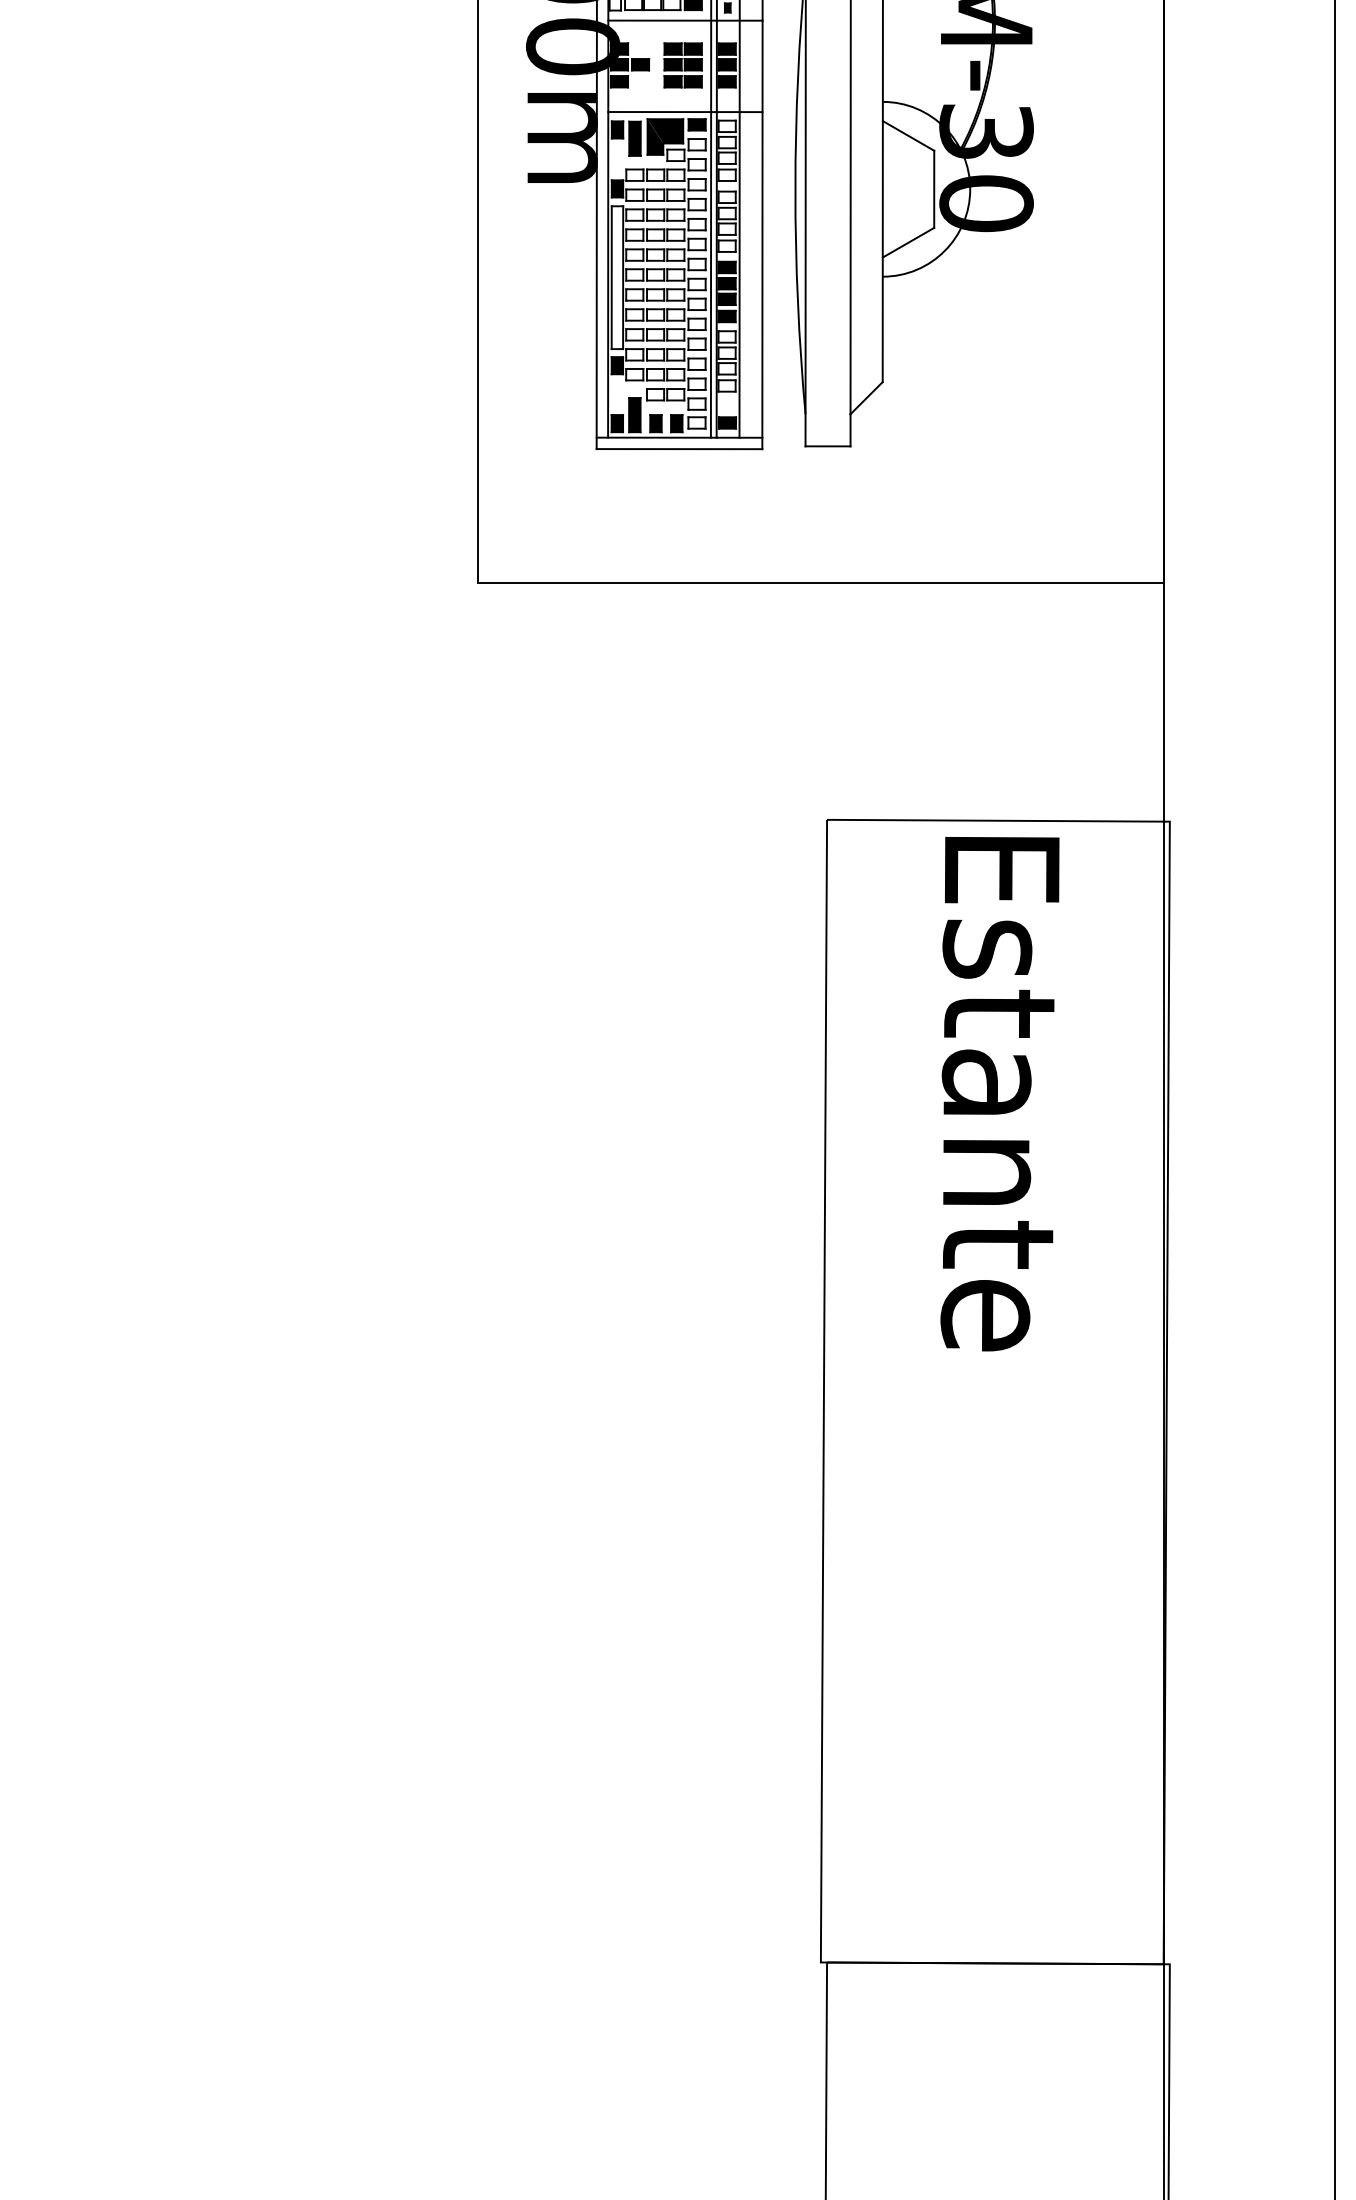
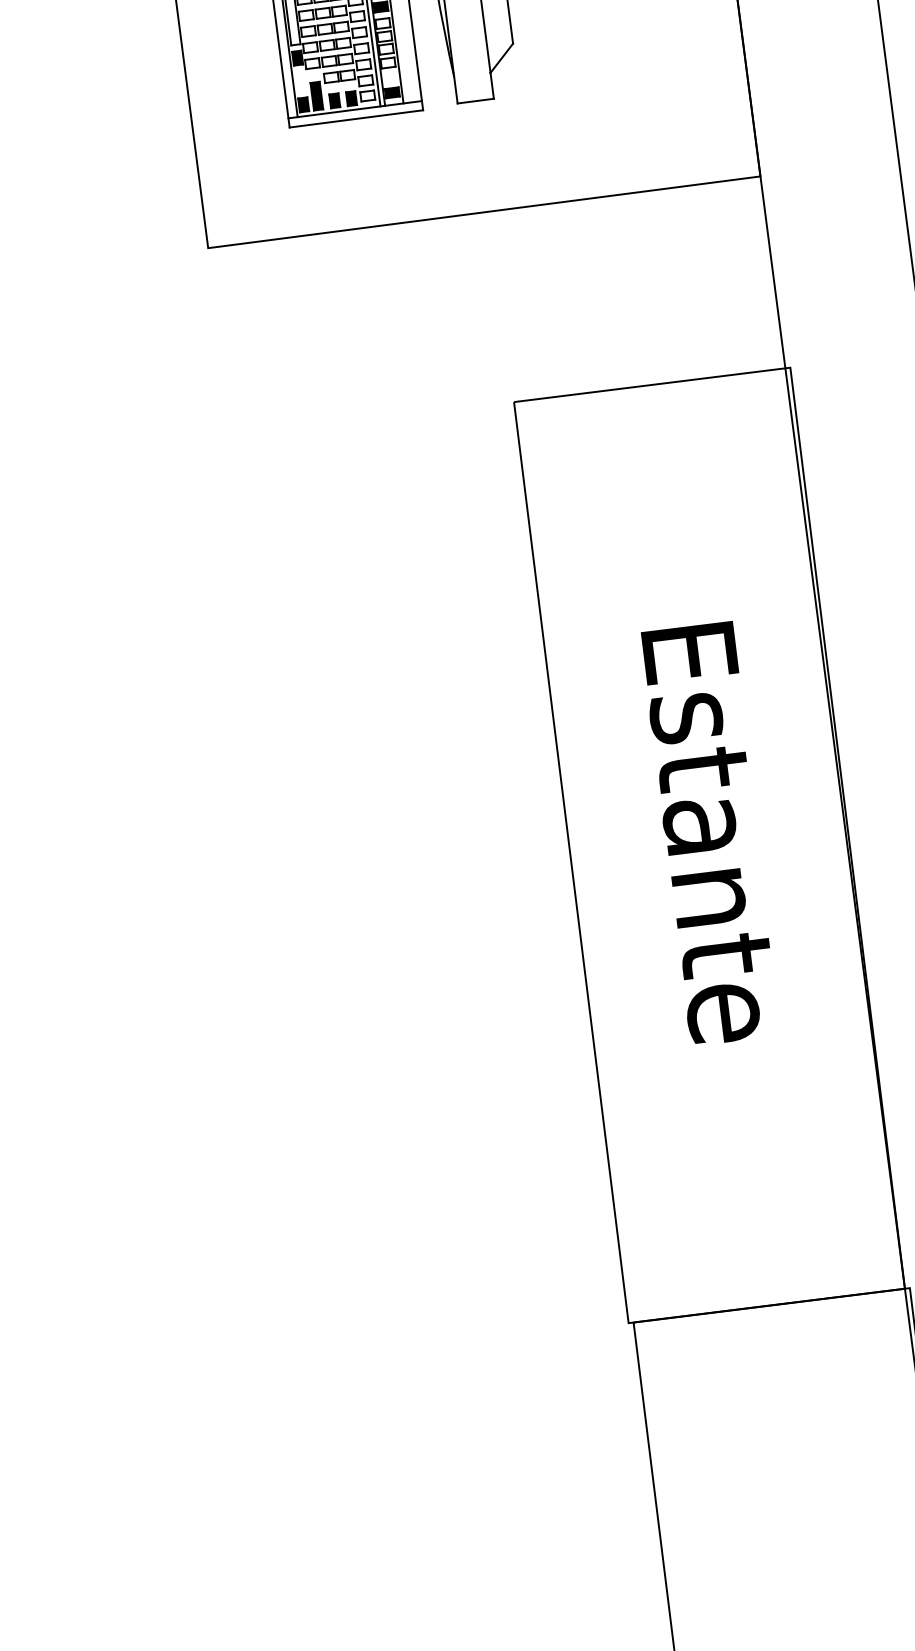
text: (999, 1094) -> (711, 834), moved

